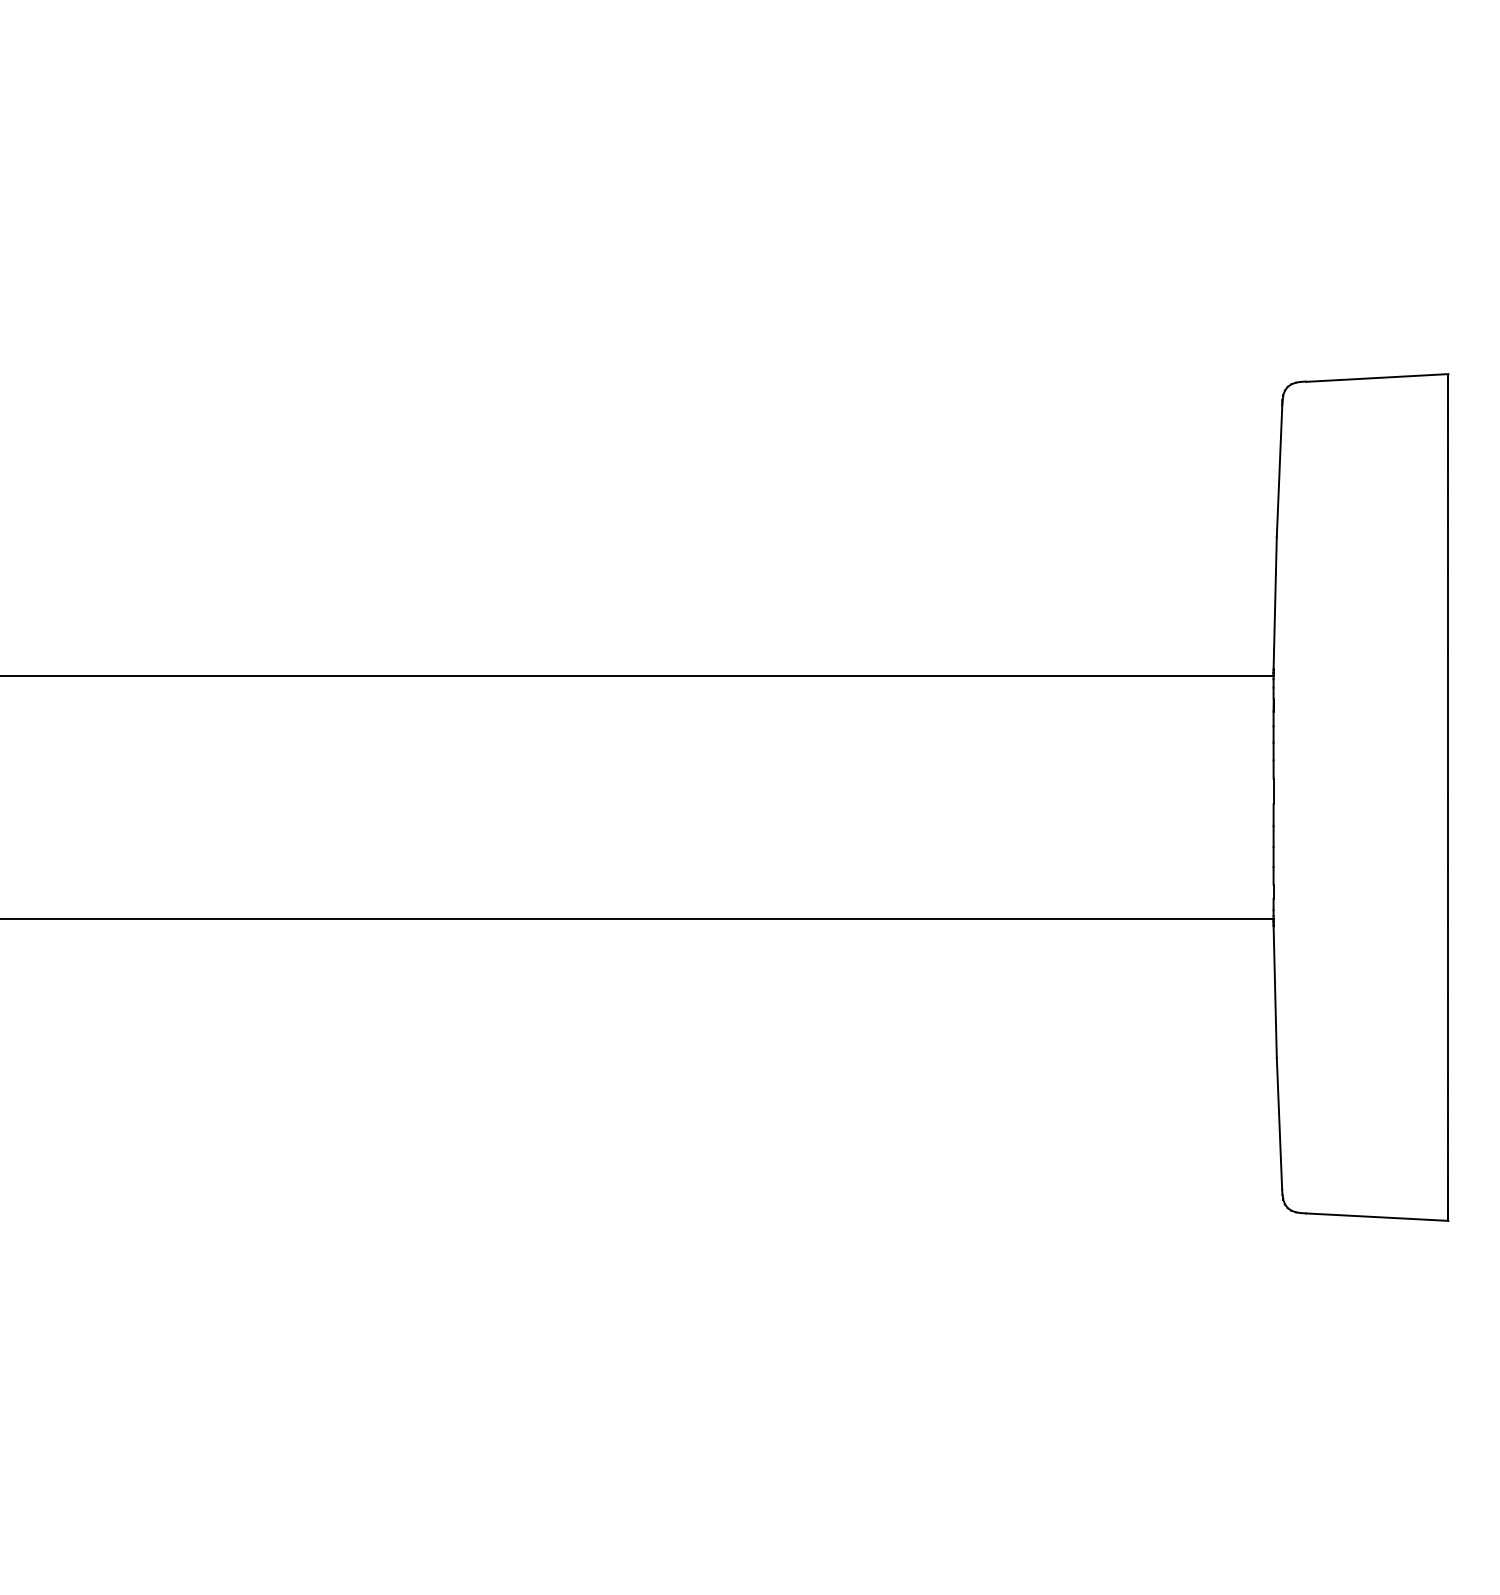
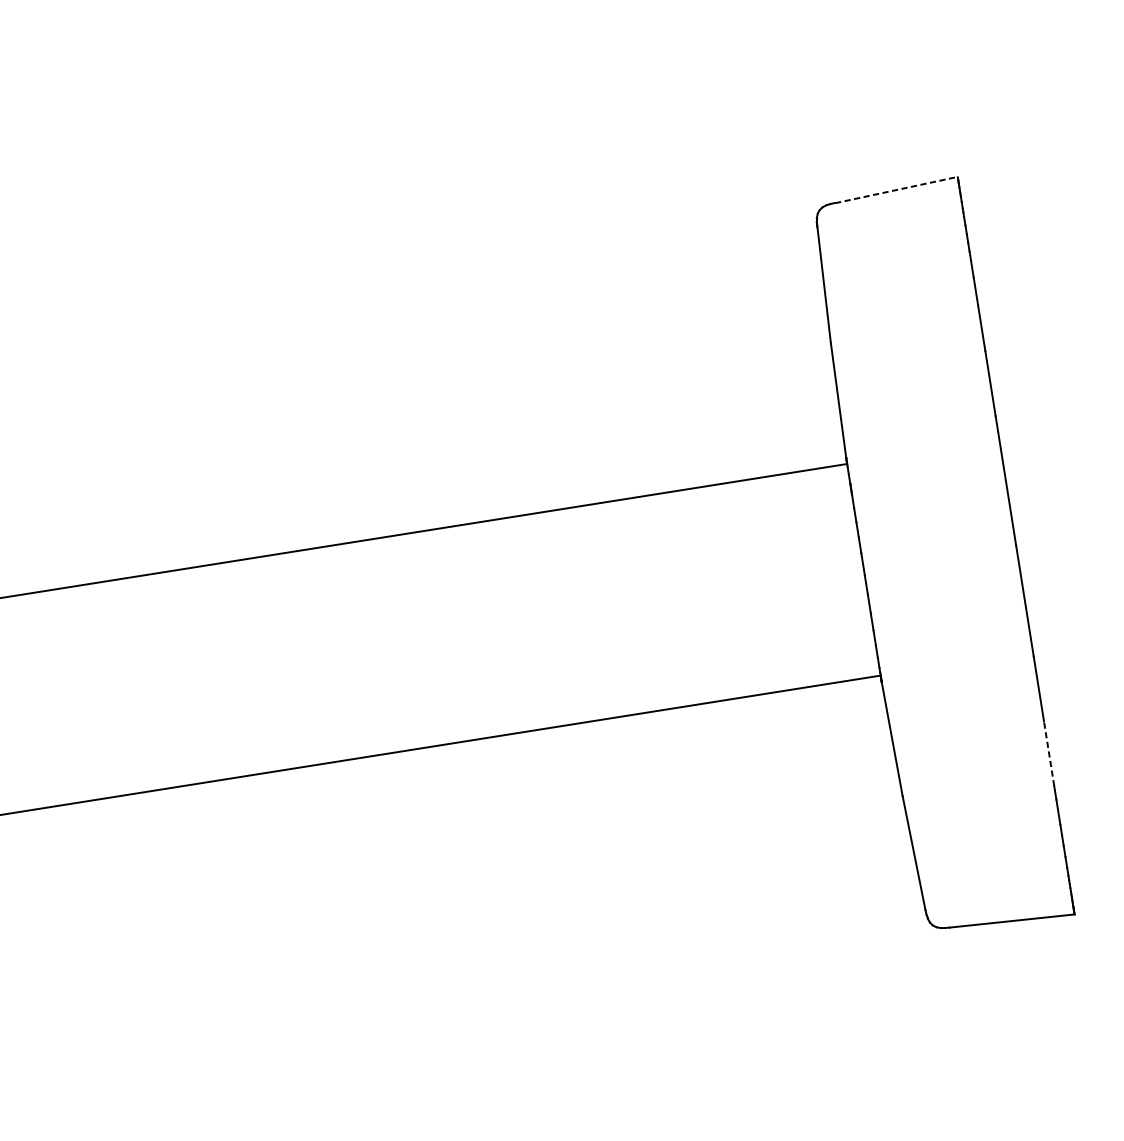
line: (1377, 377) -> (896, 189), solid -> dashed
line: (1448, 1035) -> (1049, 752), solid -> dashed

